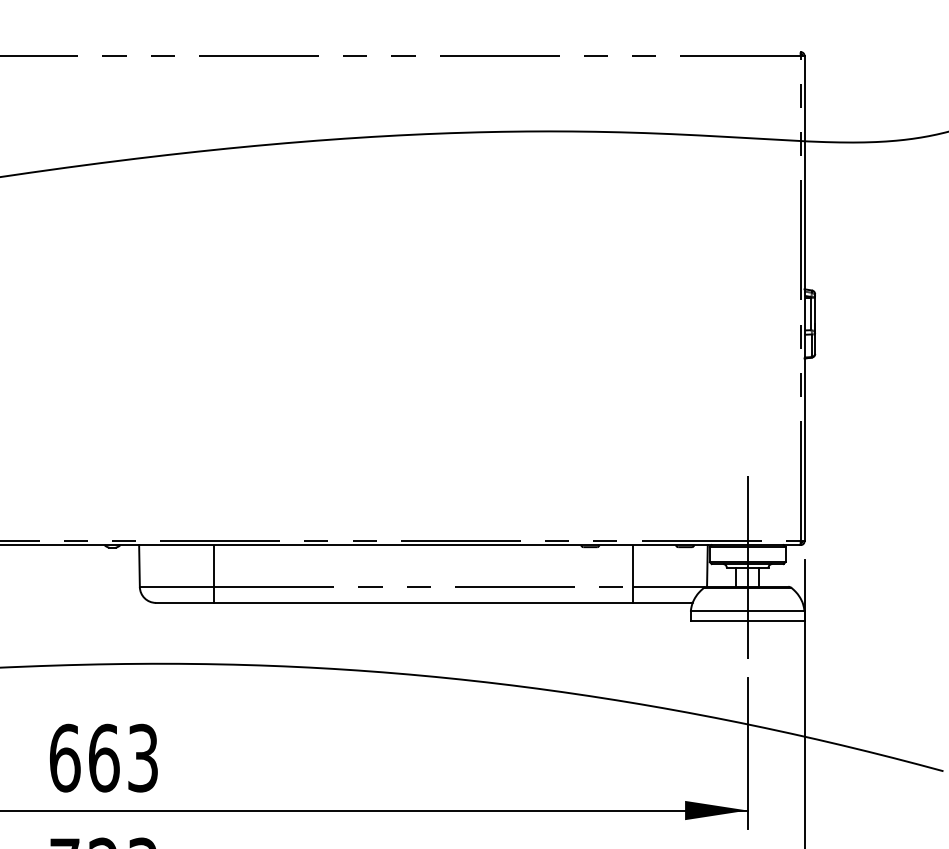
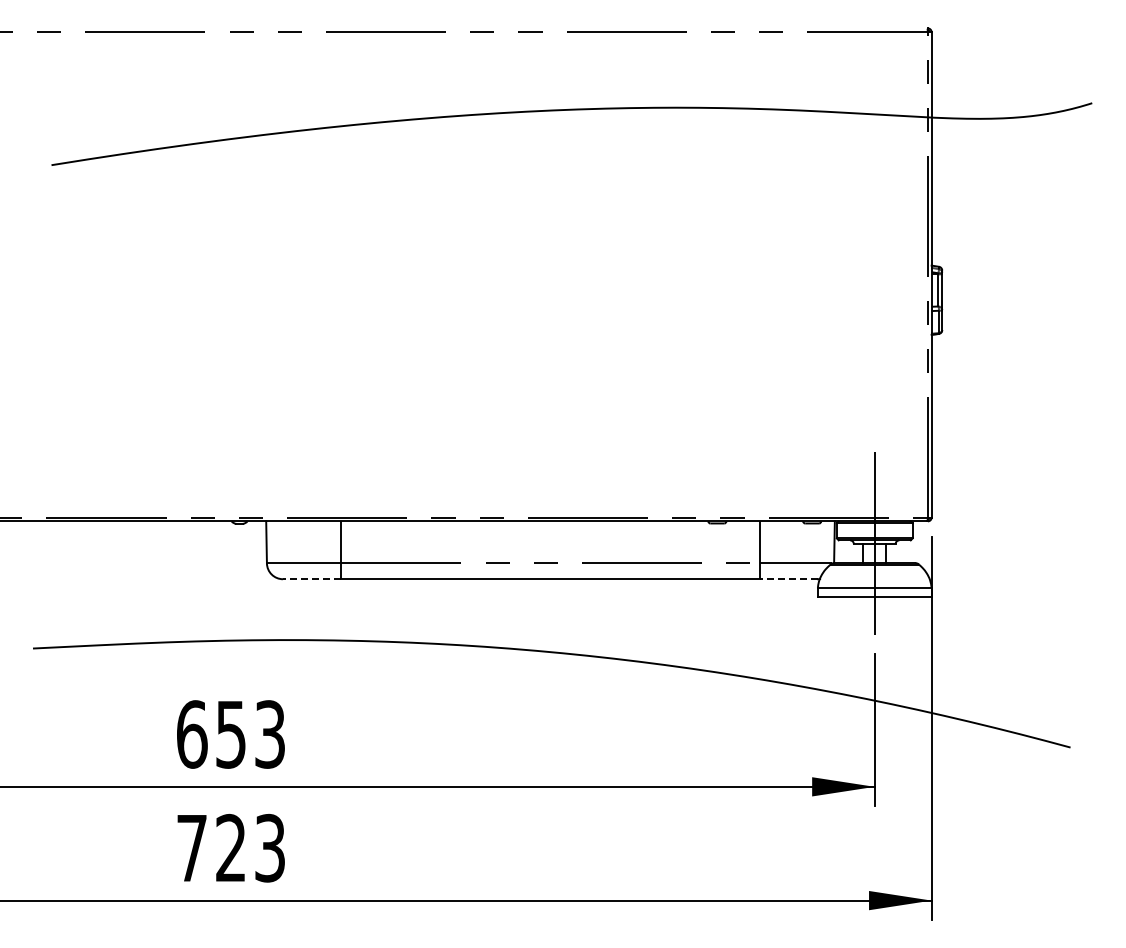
line: (185, 603) -> (312, 579), solid -> dashed
line: (662, 603) -> (789, 579), solid -> dashed
text: (104, 758) -> (231, 734), 663 -> 653

